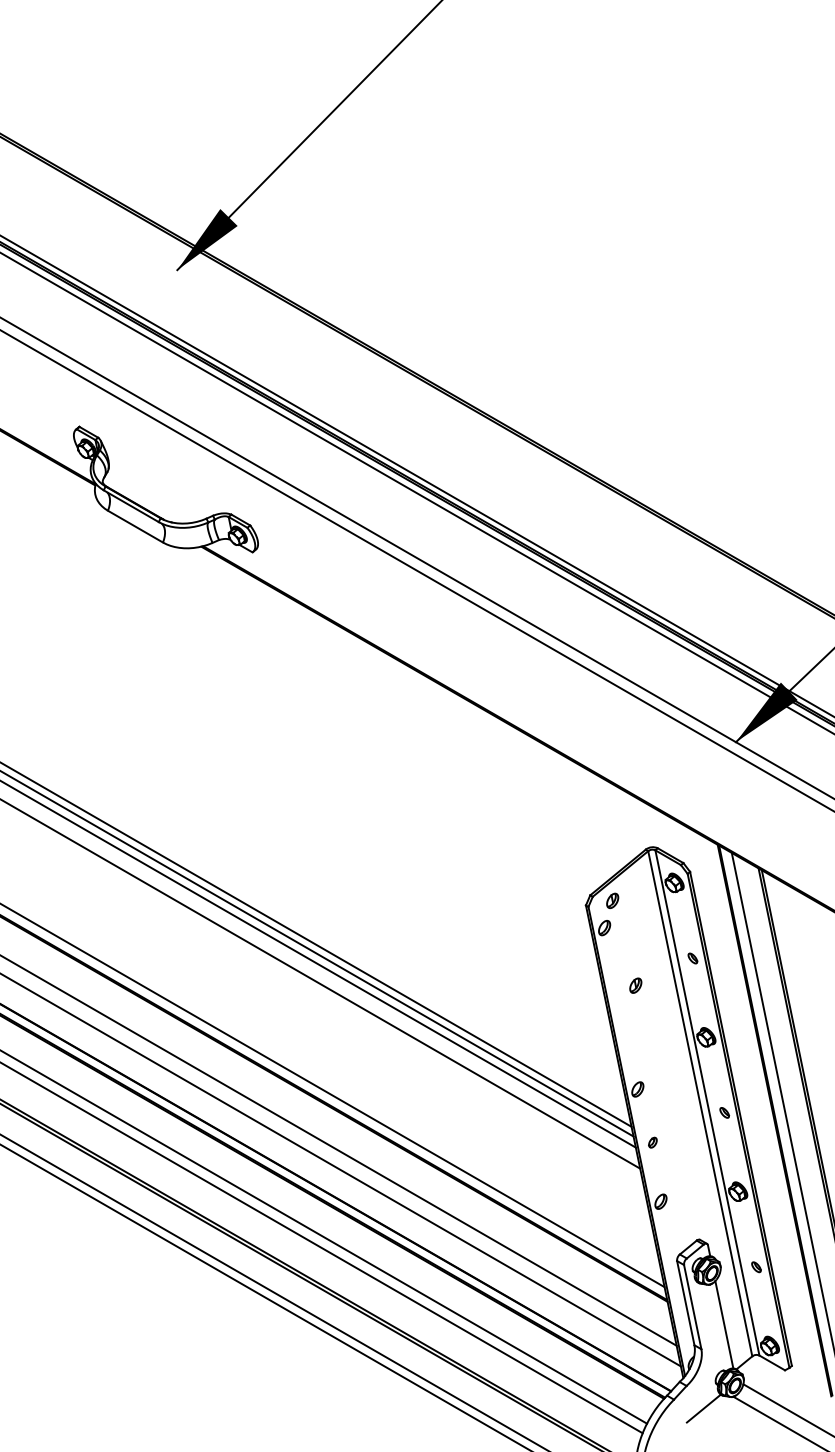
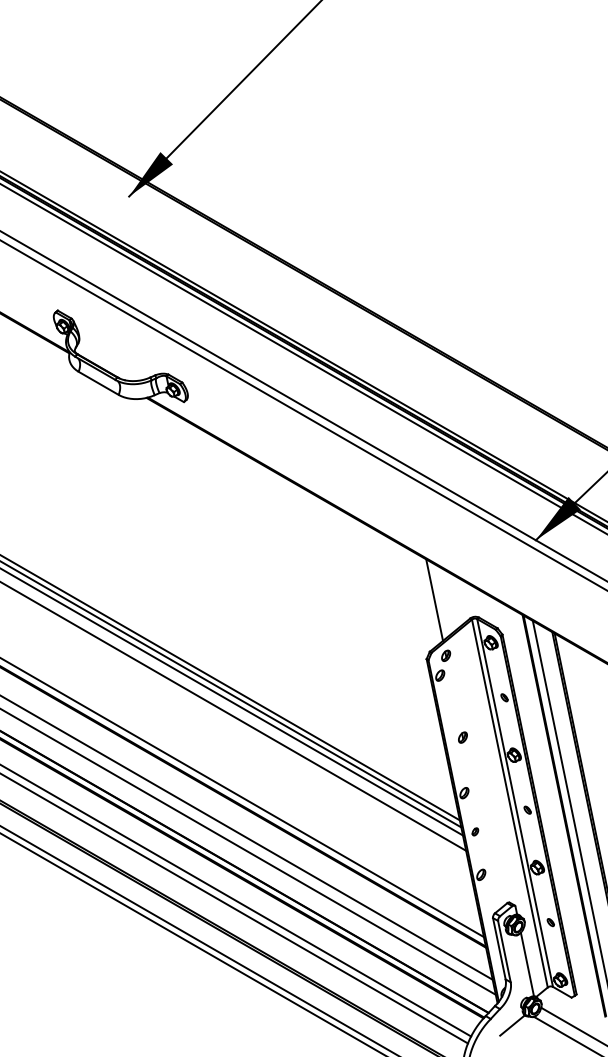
line: (596, 823) -> (434, 599), added
part: (635, 985) -> (462, 737), moved

